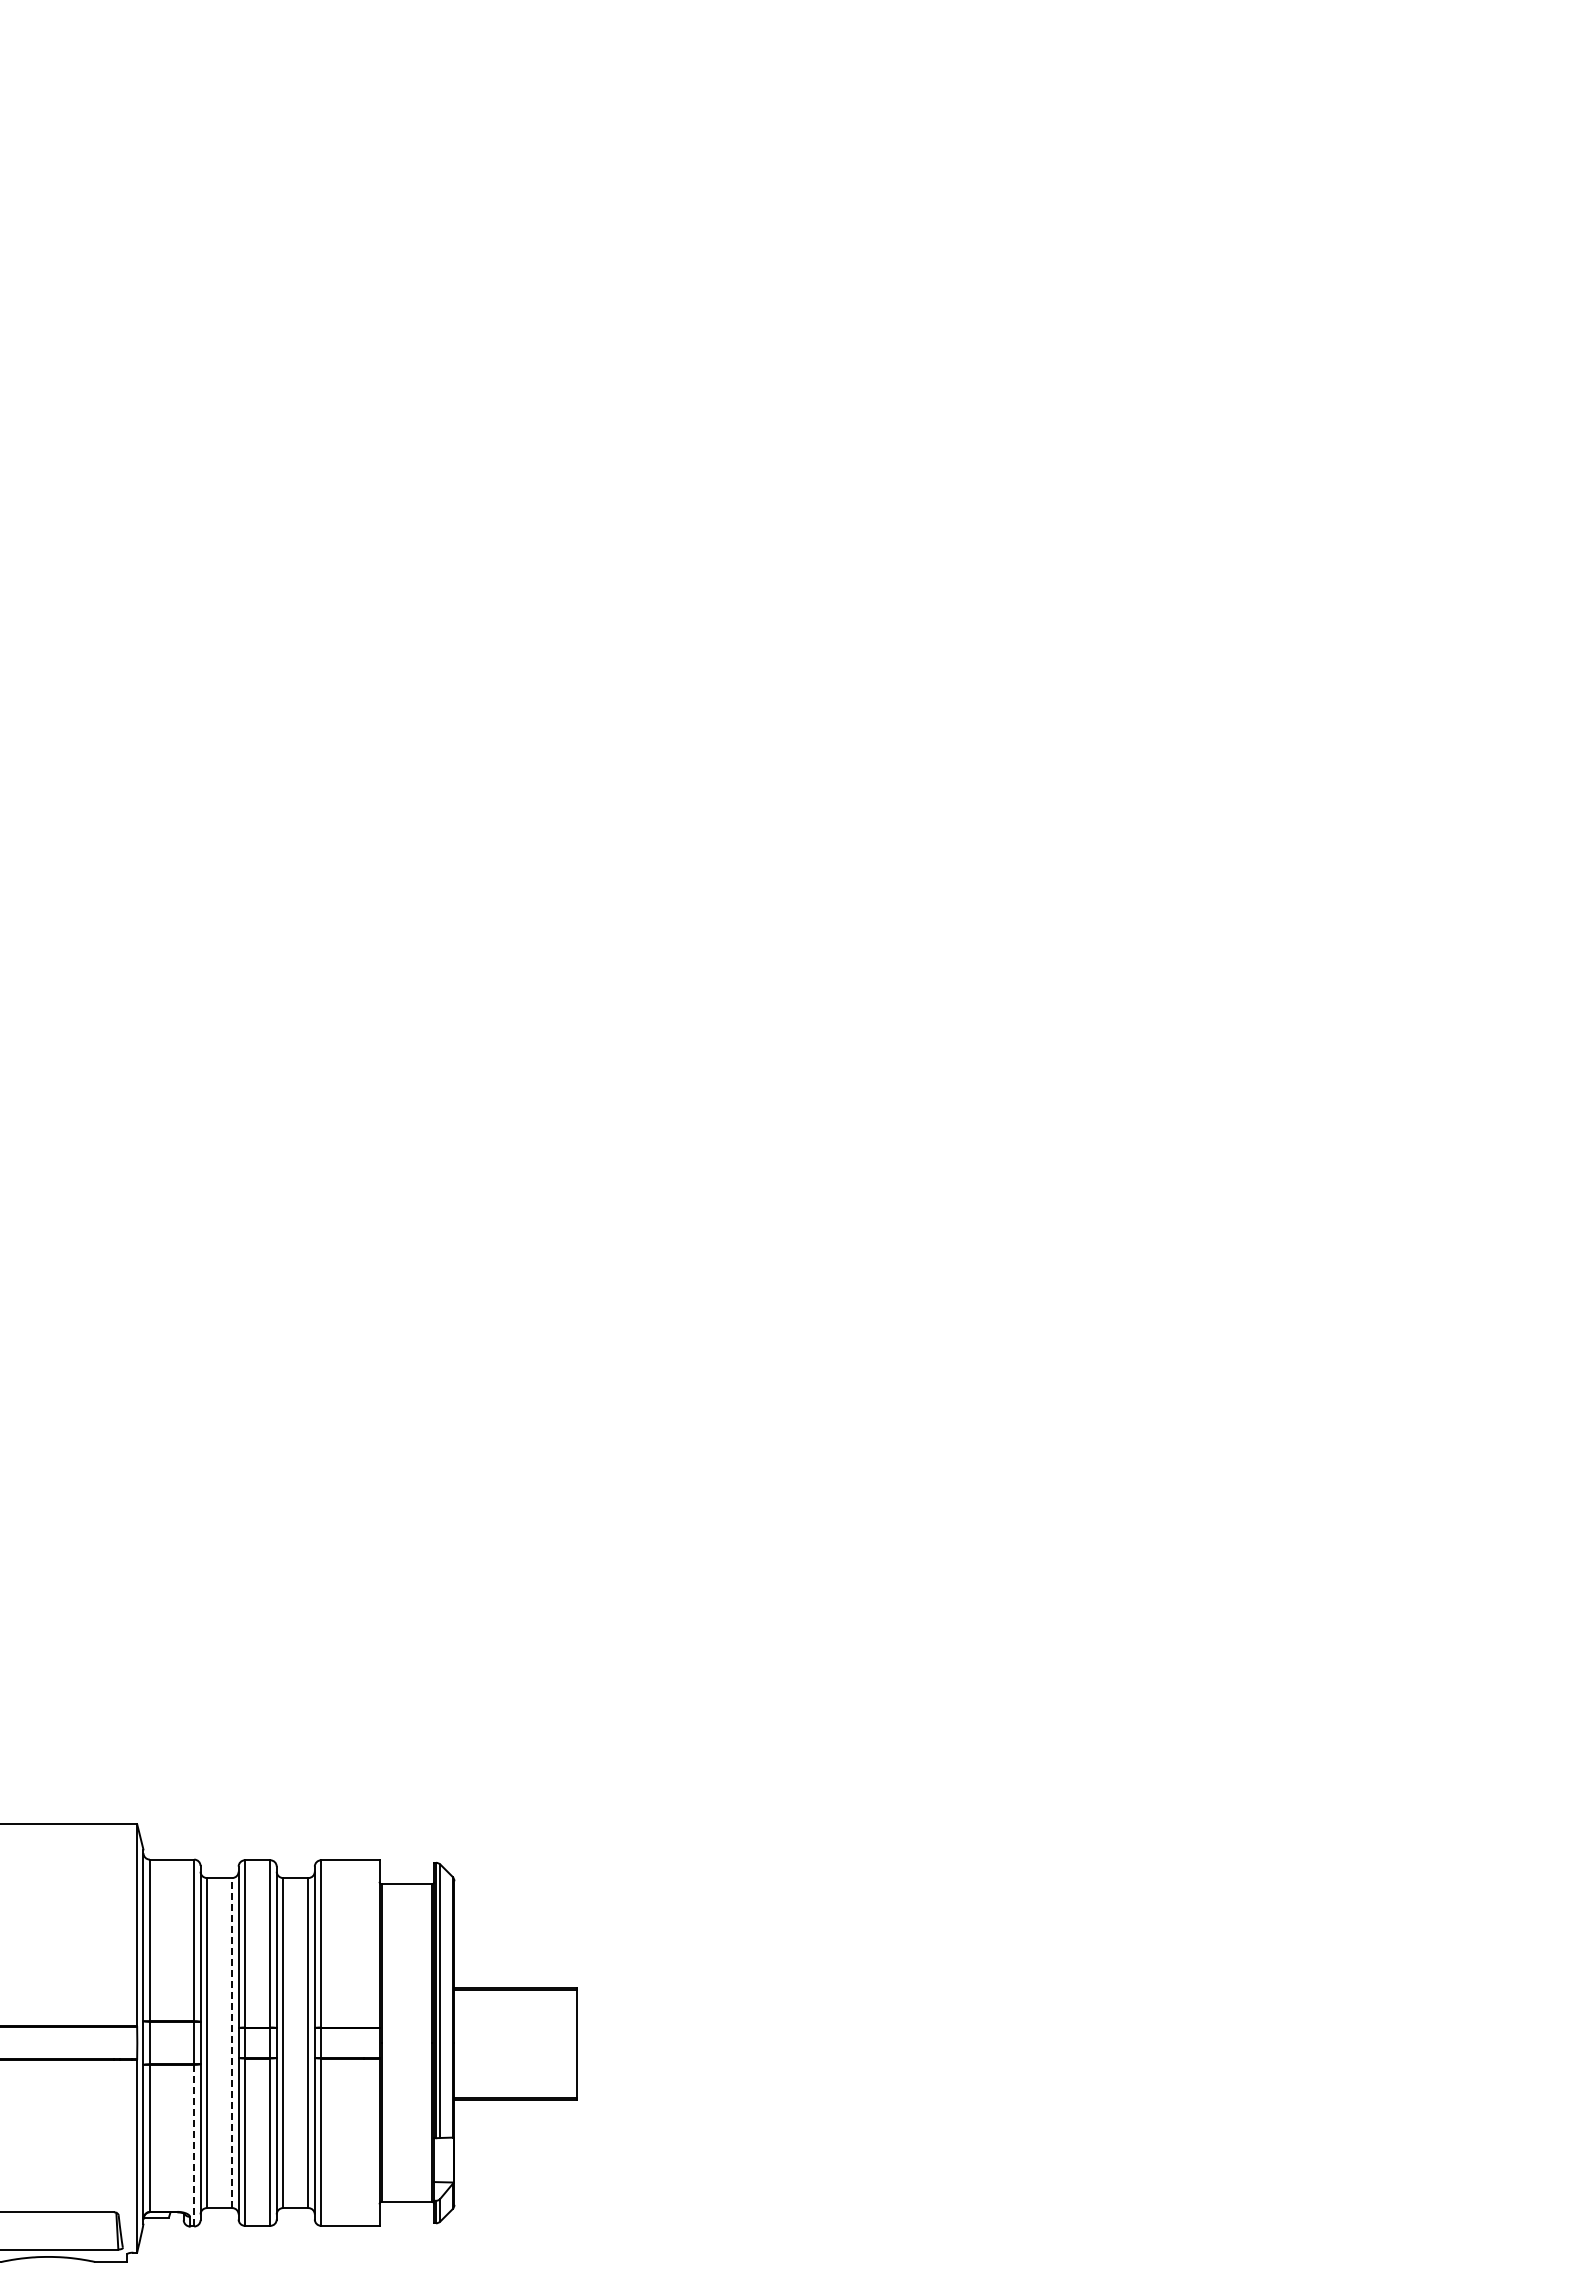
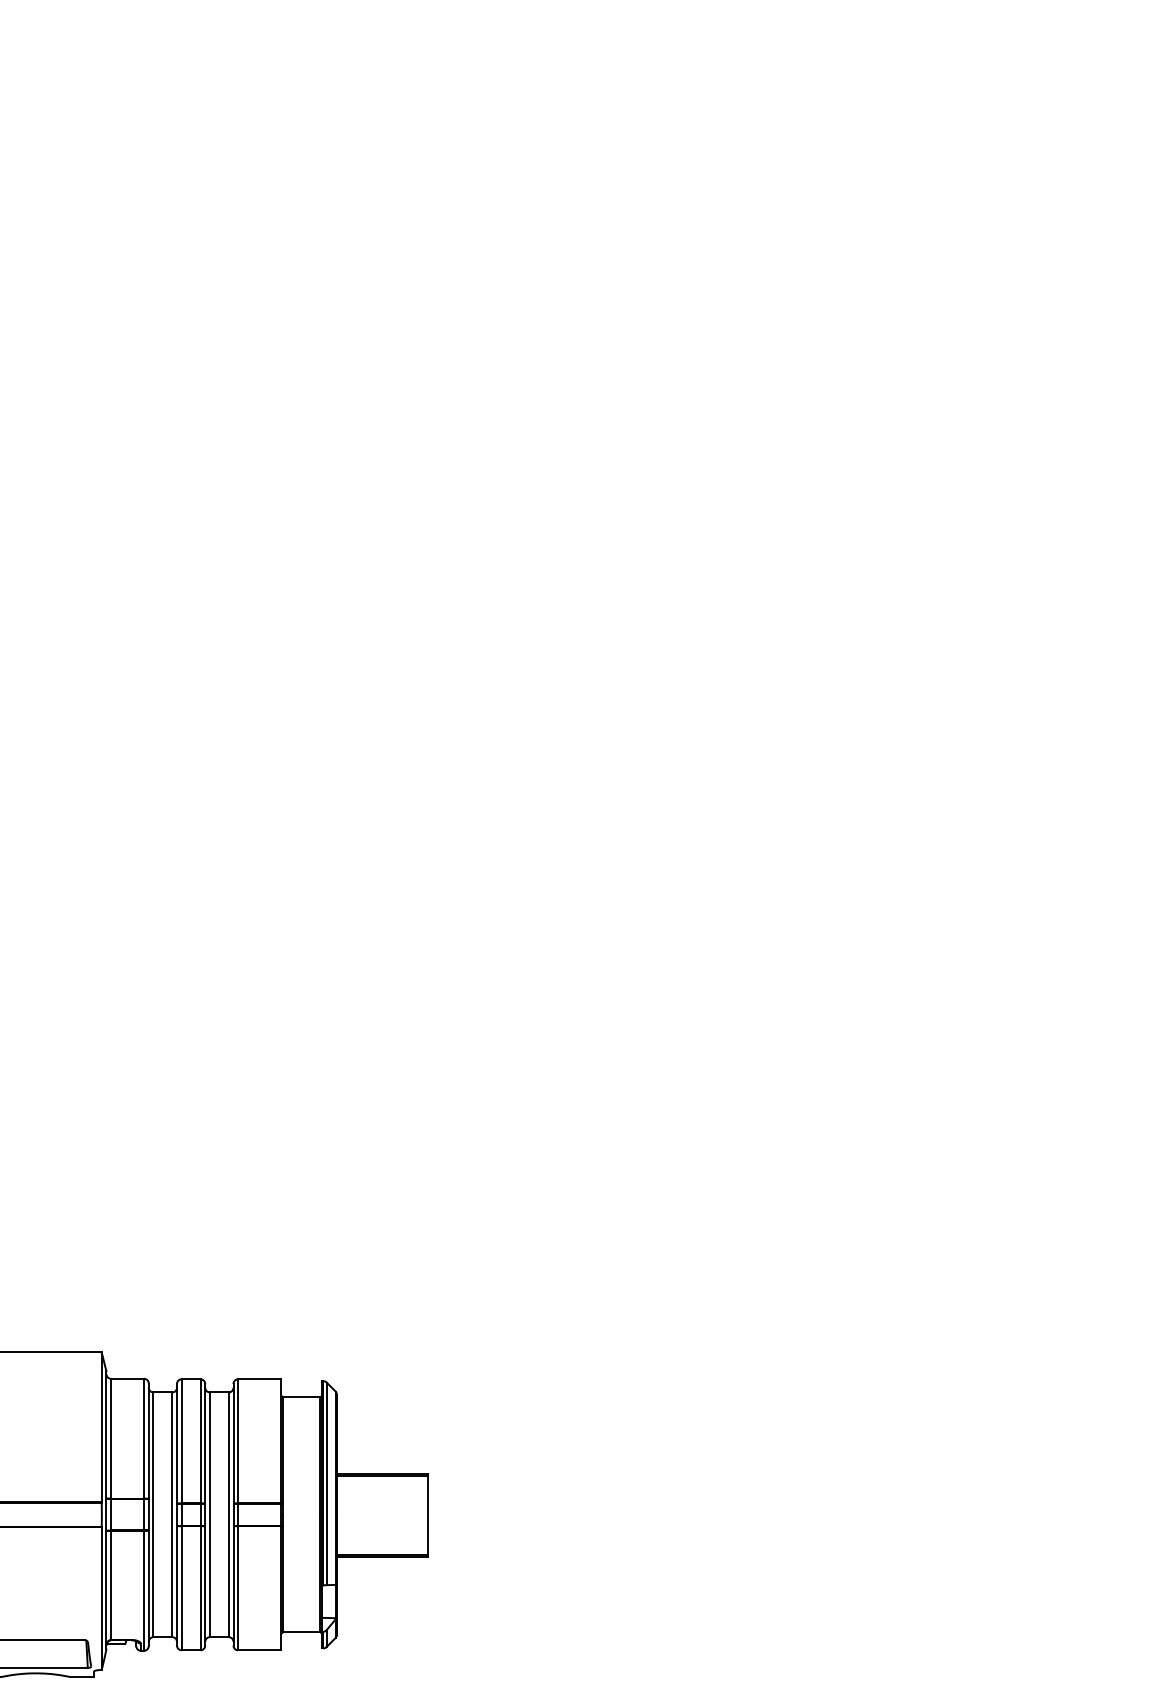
line: (232, 2042) -> (172, 1514), dashed -> solid
line: (194, 2145) -> (144, 1590), dashed -> solid

